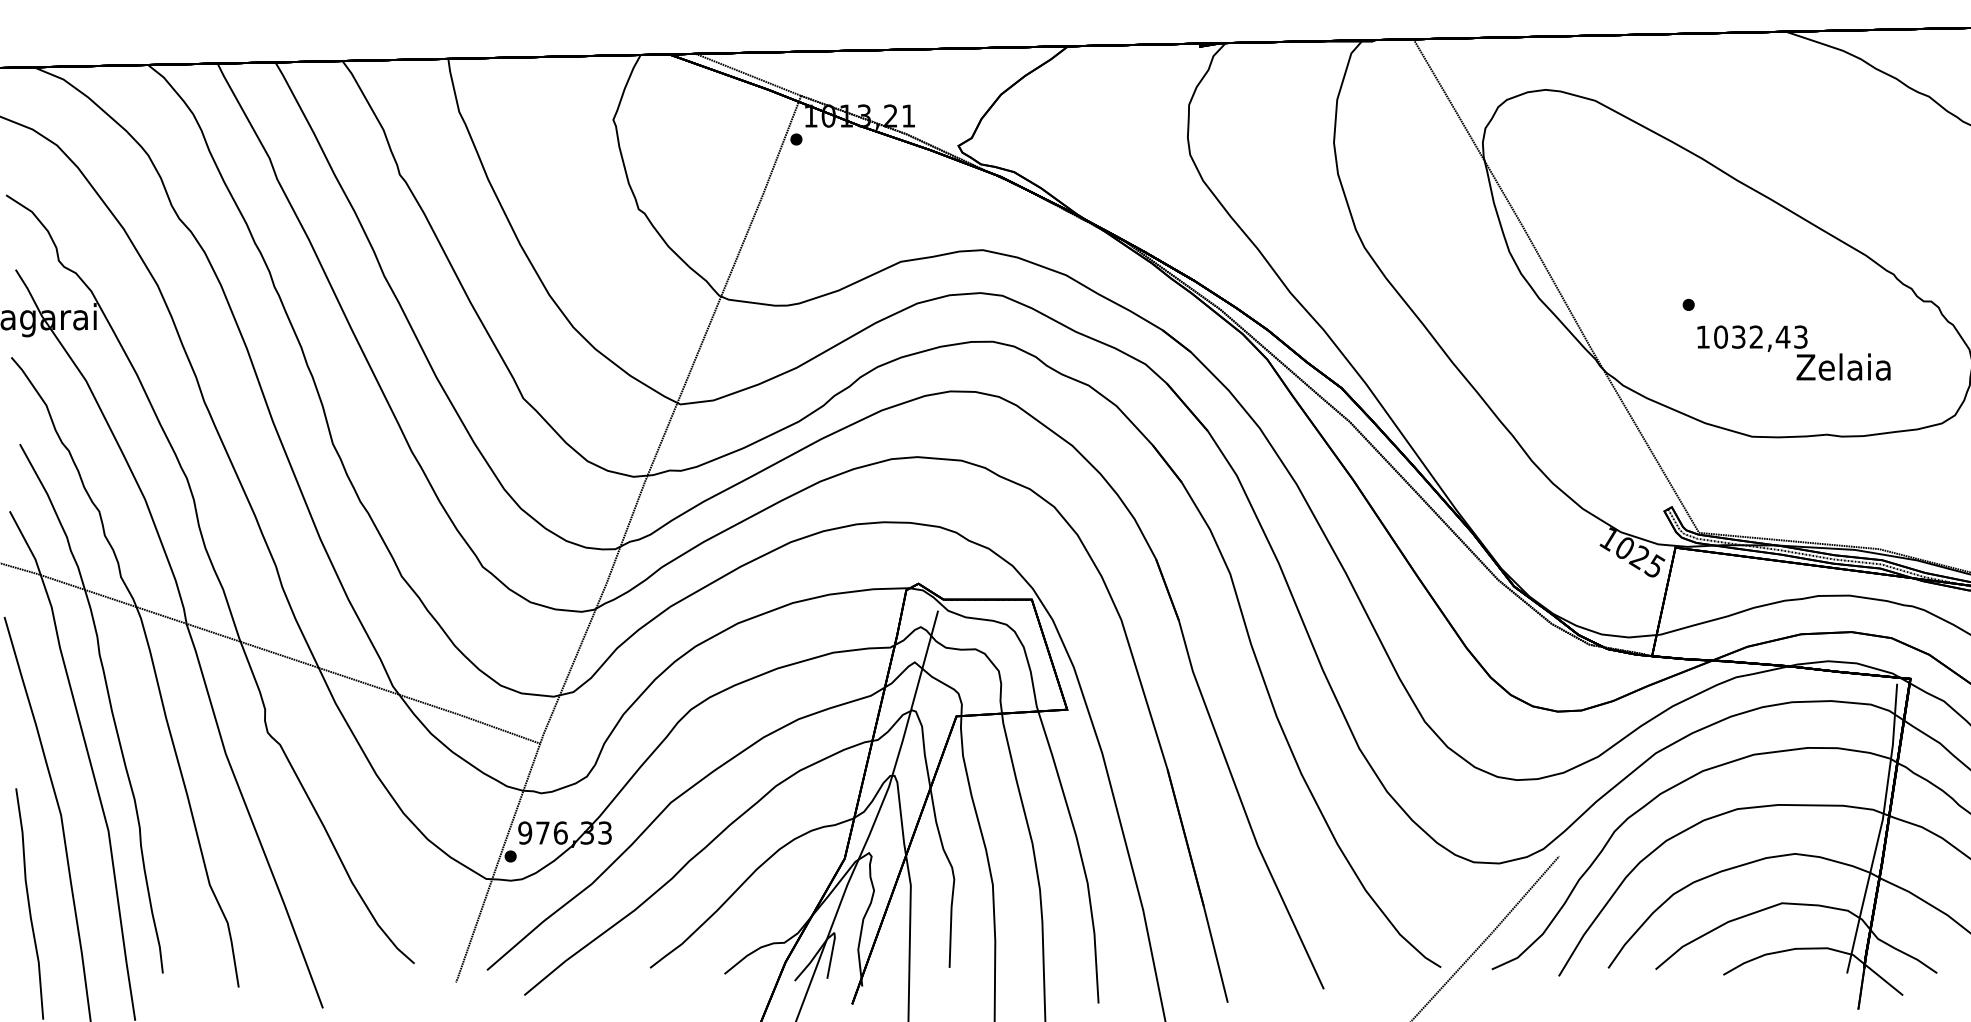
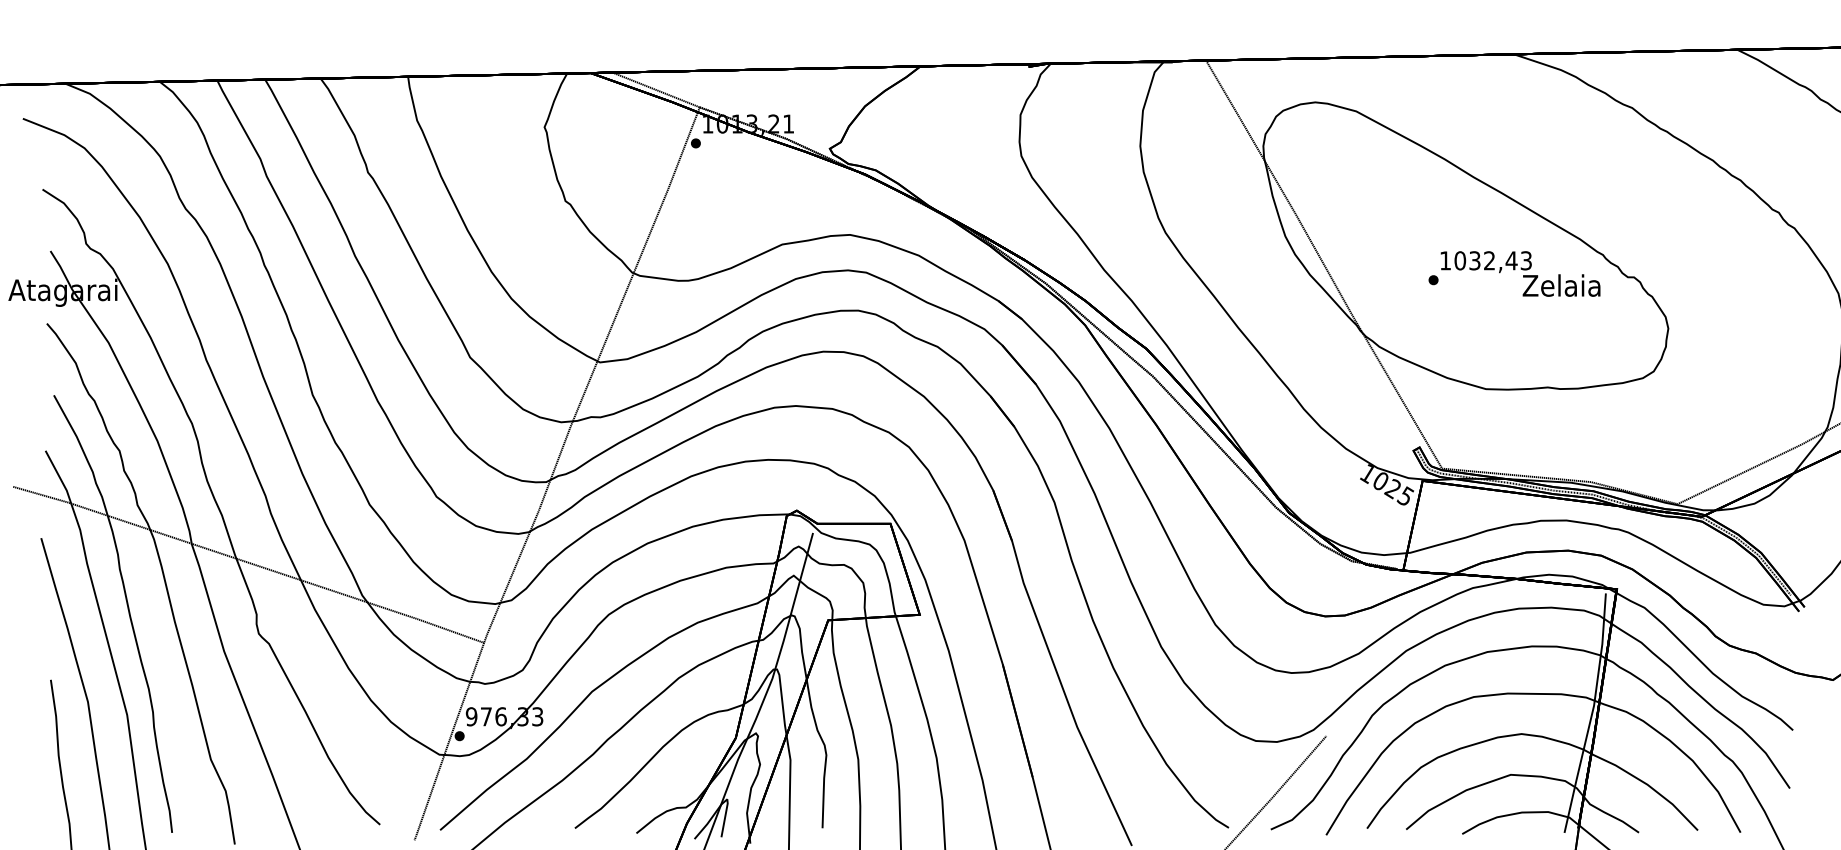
text: (1793, 352) -> (1520, 273), moved

